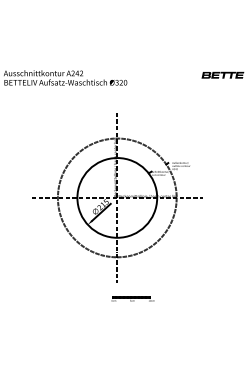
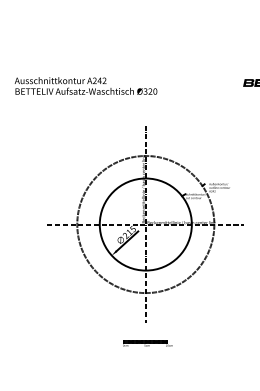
part: (132, 298) -> (147, 342), moved

